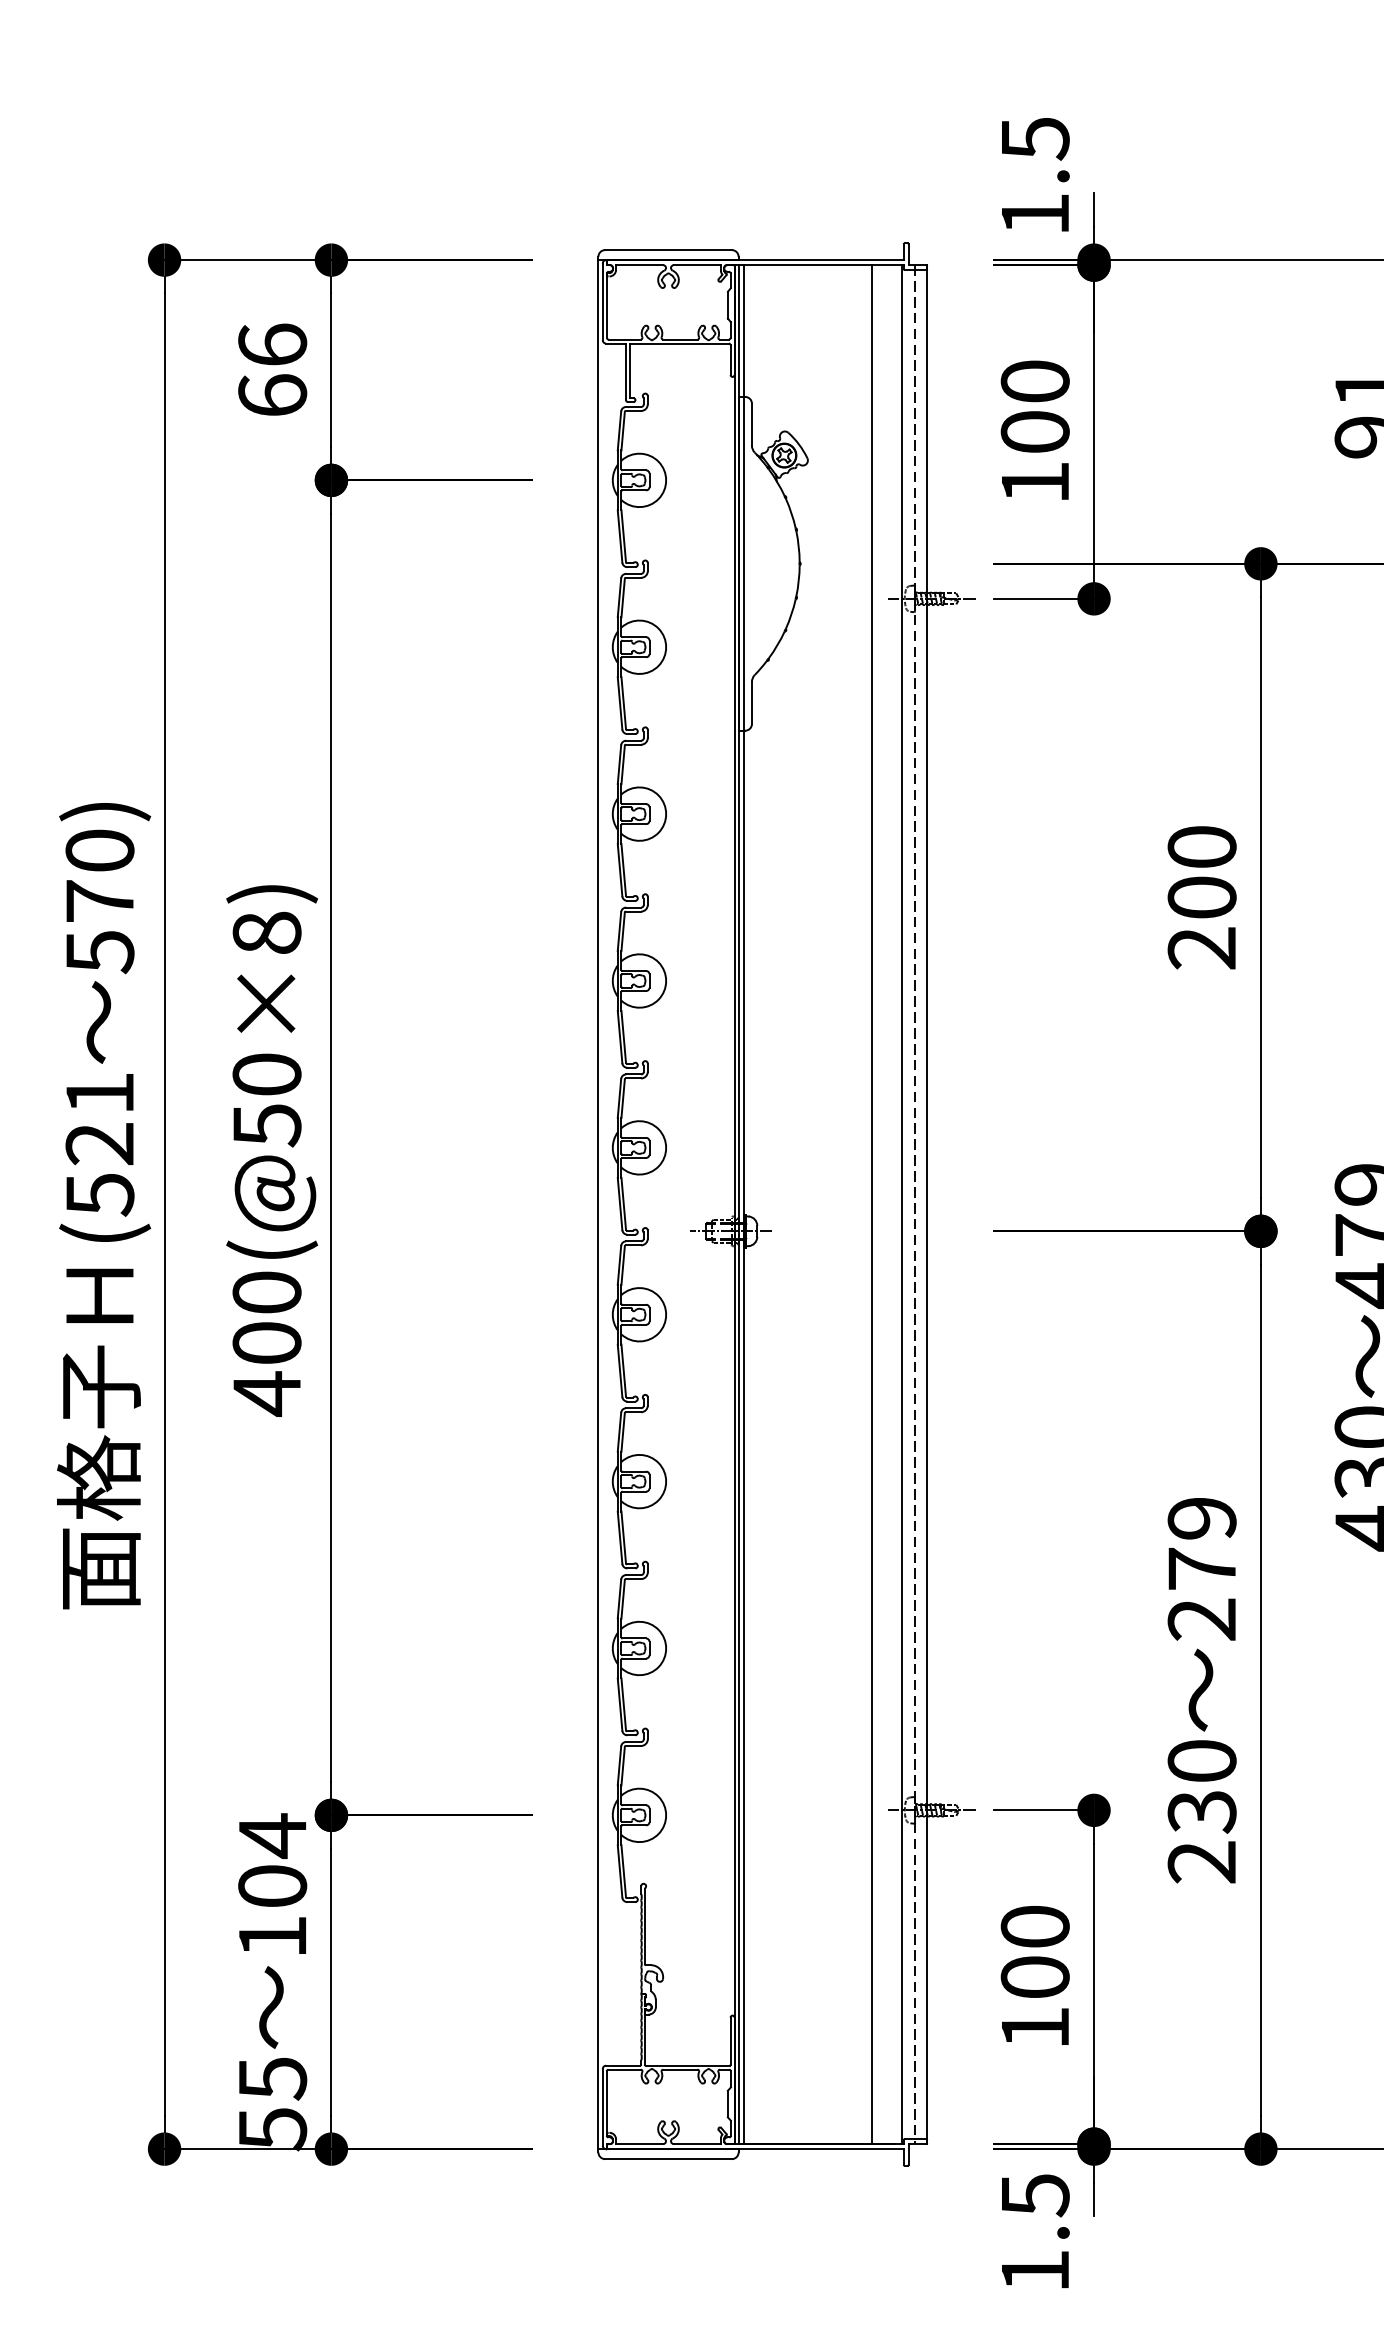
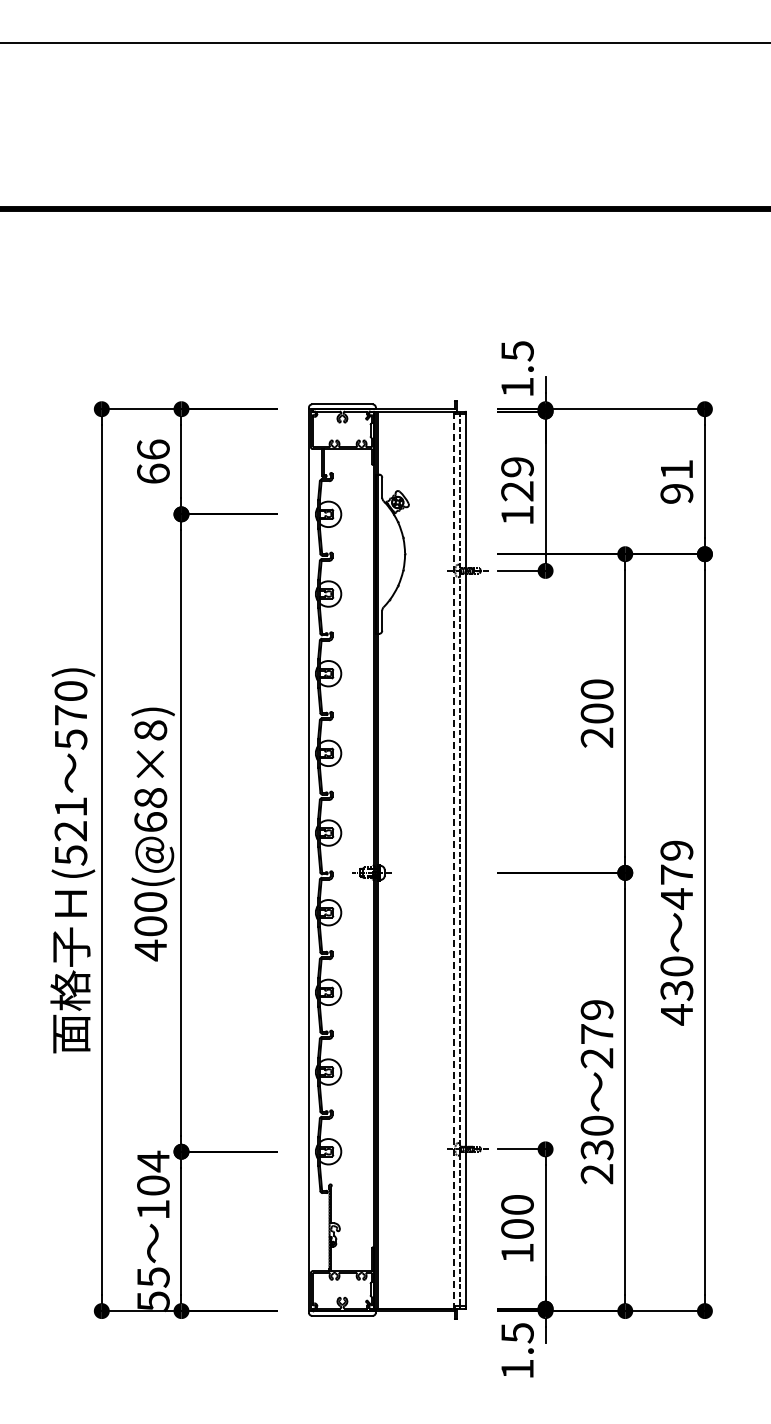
text: (1035, 407) -> (517, 479), 100 -> 129
text: (266, 1100) -> (150, 810), 400(@50×8) -> 400(@68×8)
line: (871, 1203) -> (439, 859), removed
line: (901, 1205) -> (453, 860), solid -> dashed

